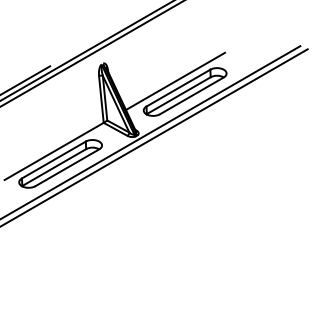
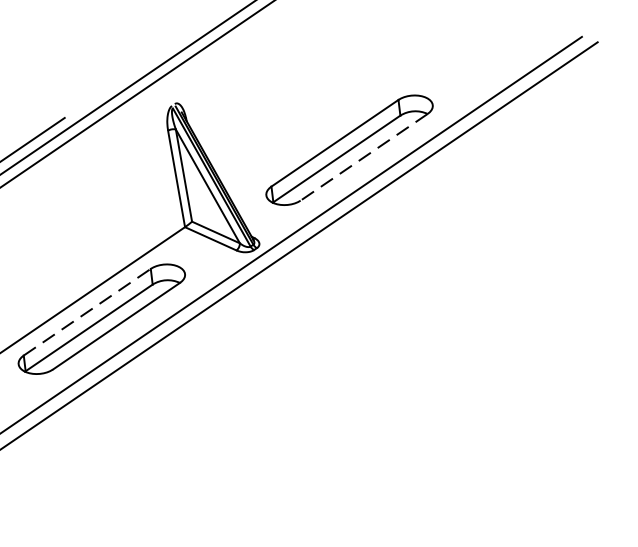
line: (175, 81) -> (327, 129), removed
line: (191, 95) -> (363, 156), solid -> dashed
line: (53, 160) -> (86, 313), solid -> dashed

